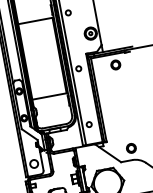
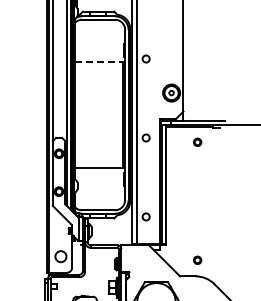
line: (35, 20) -> (99, 61), solid -> dashed
part: (115, 65) -> (197, 142), size x0.6
part: (131, 148) -> (197, 260), size x0.6

